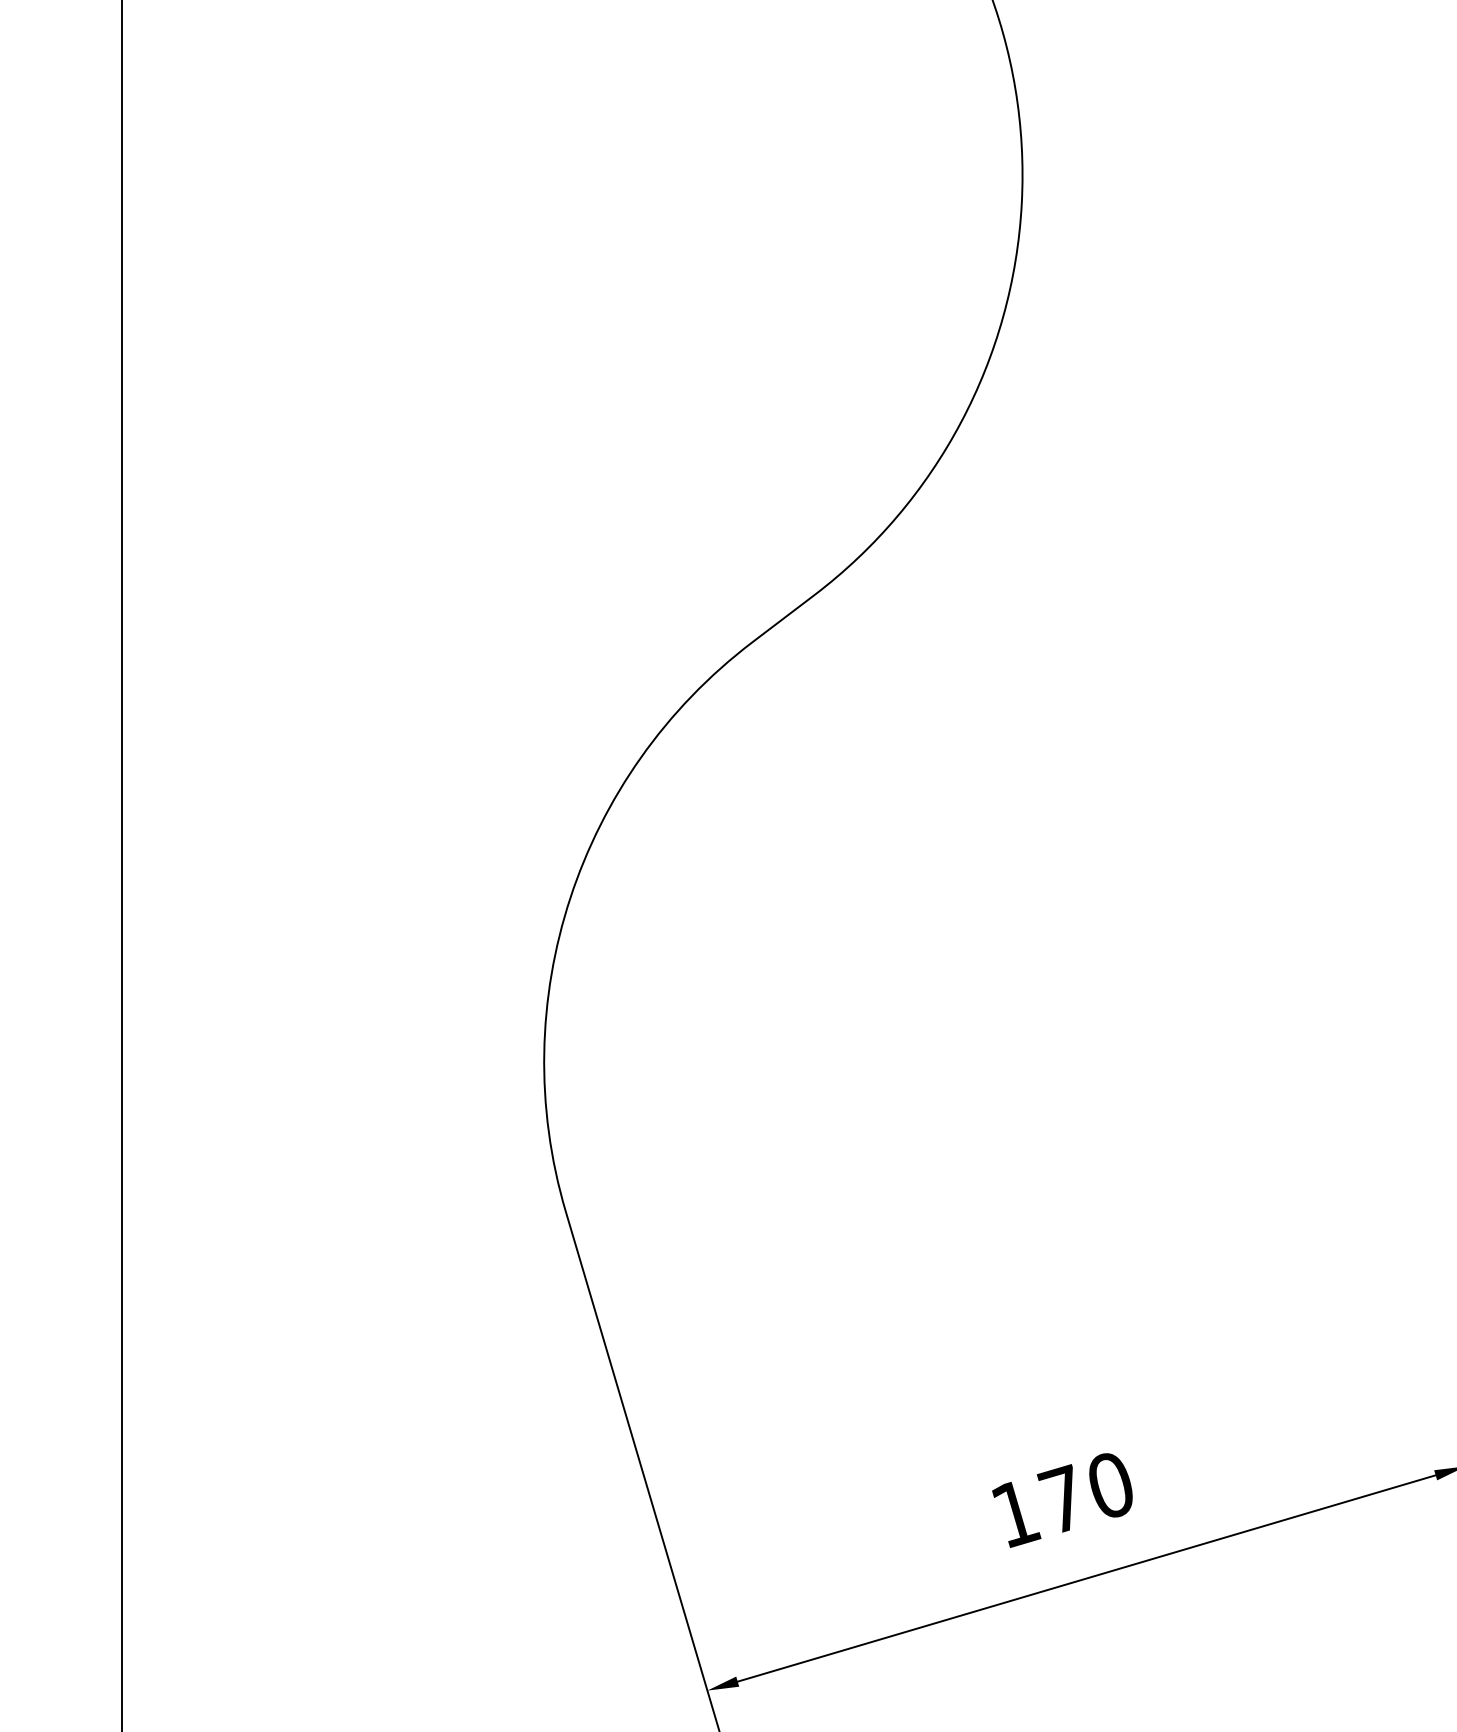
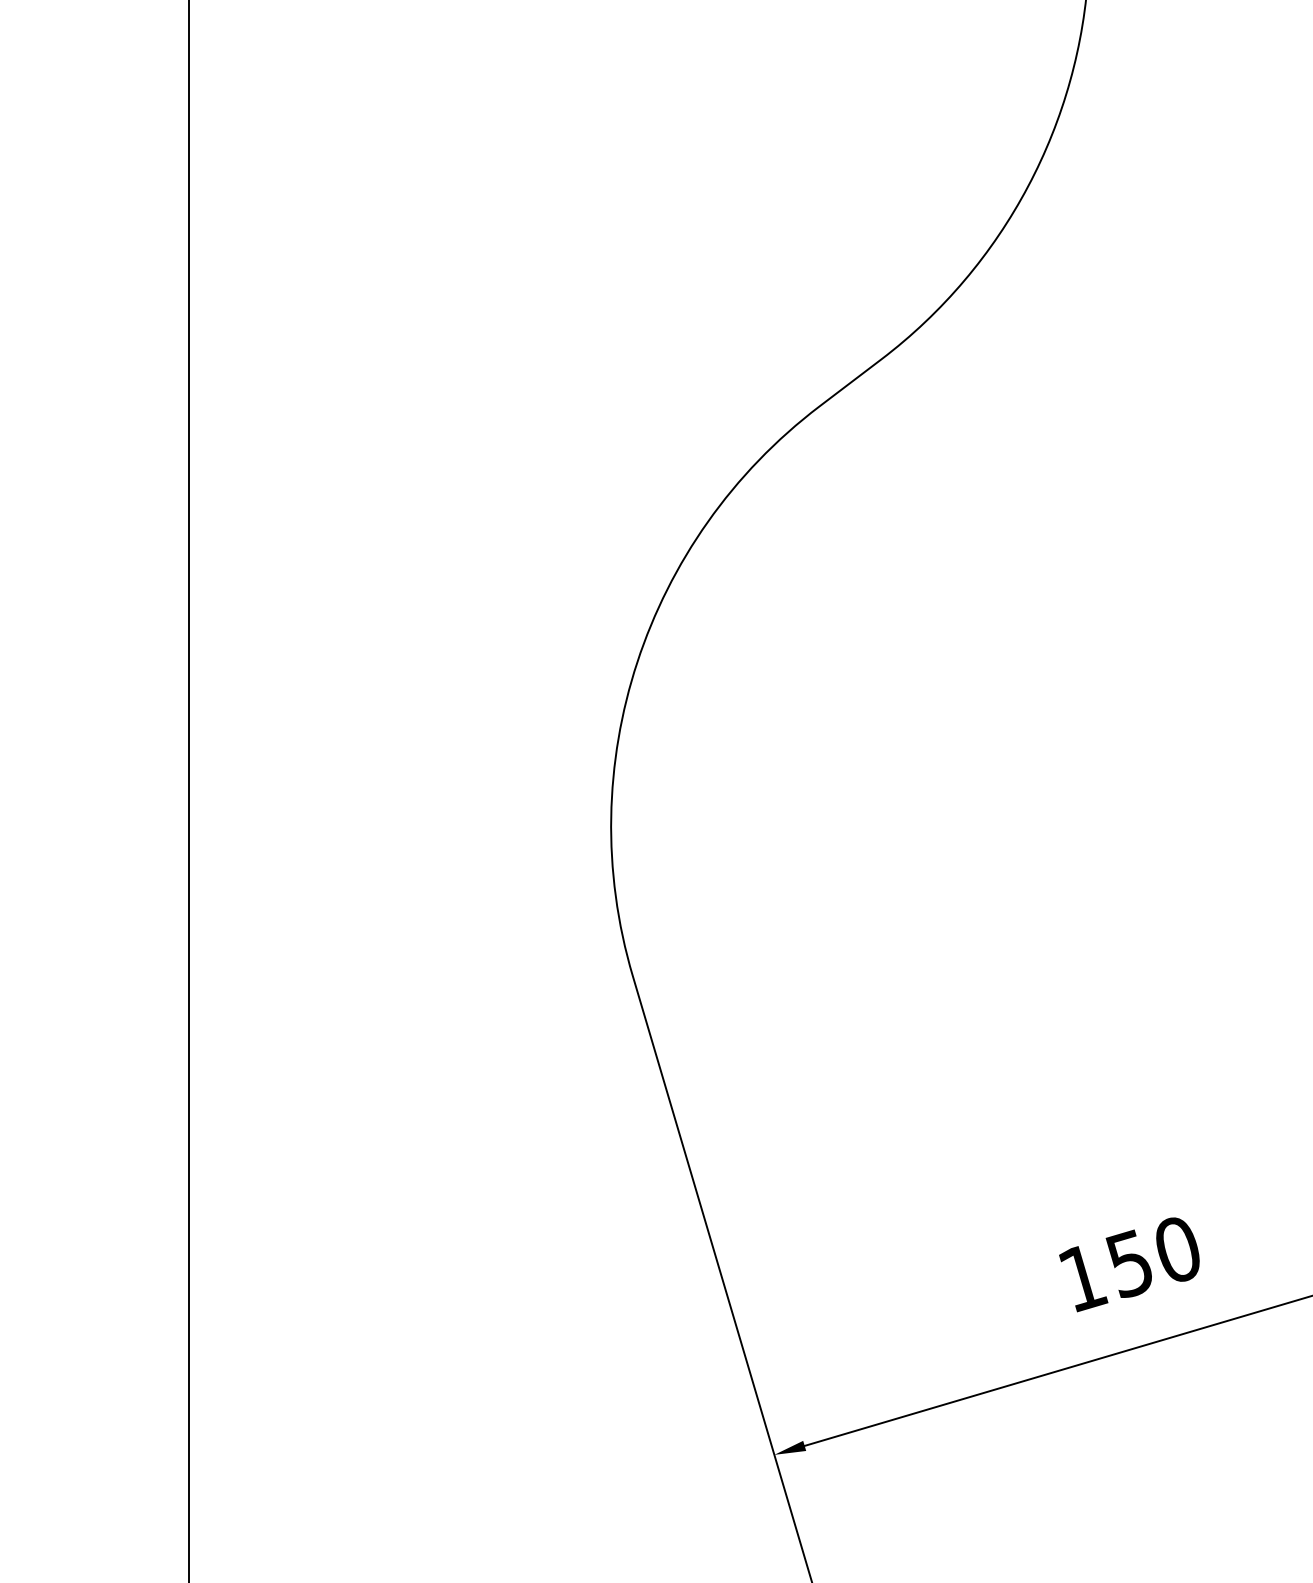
text: (1060, 1498) -> (1127, 1262), 170 -> 150

